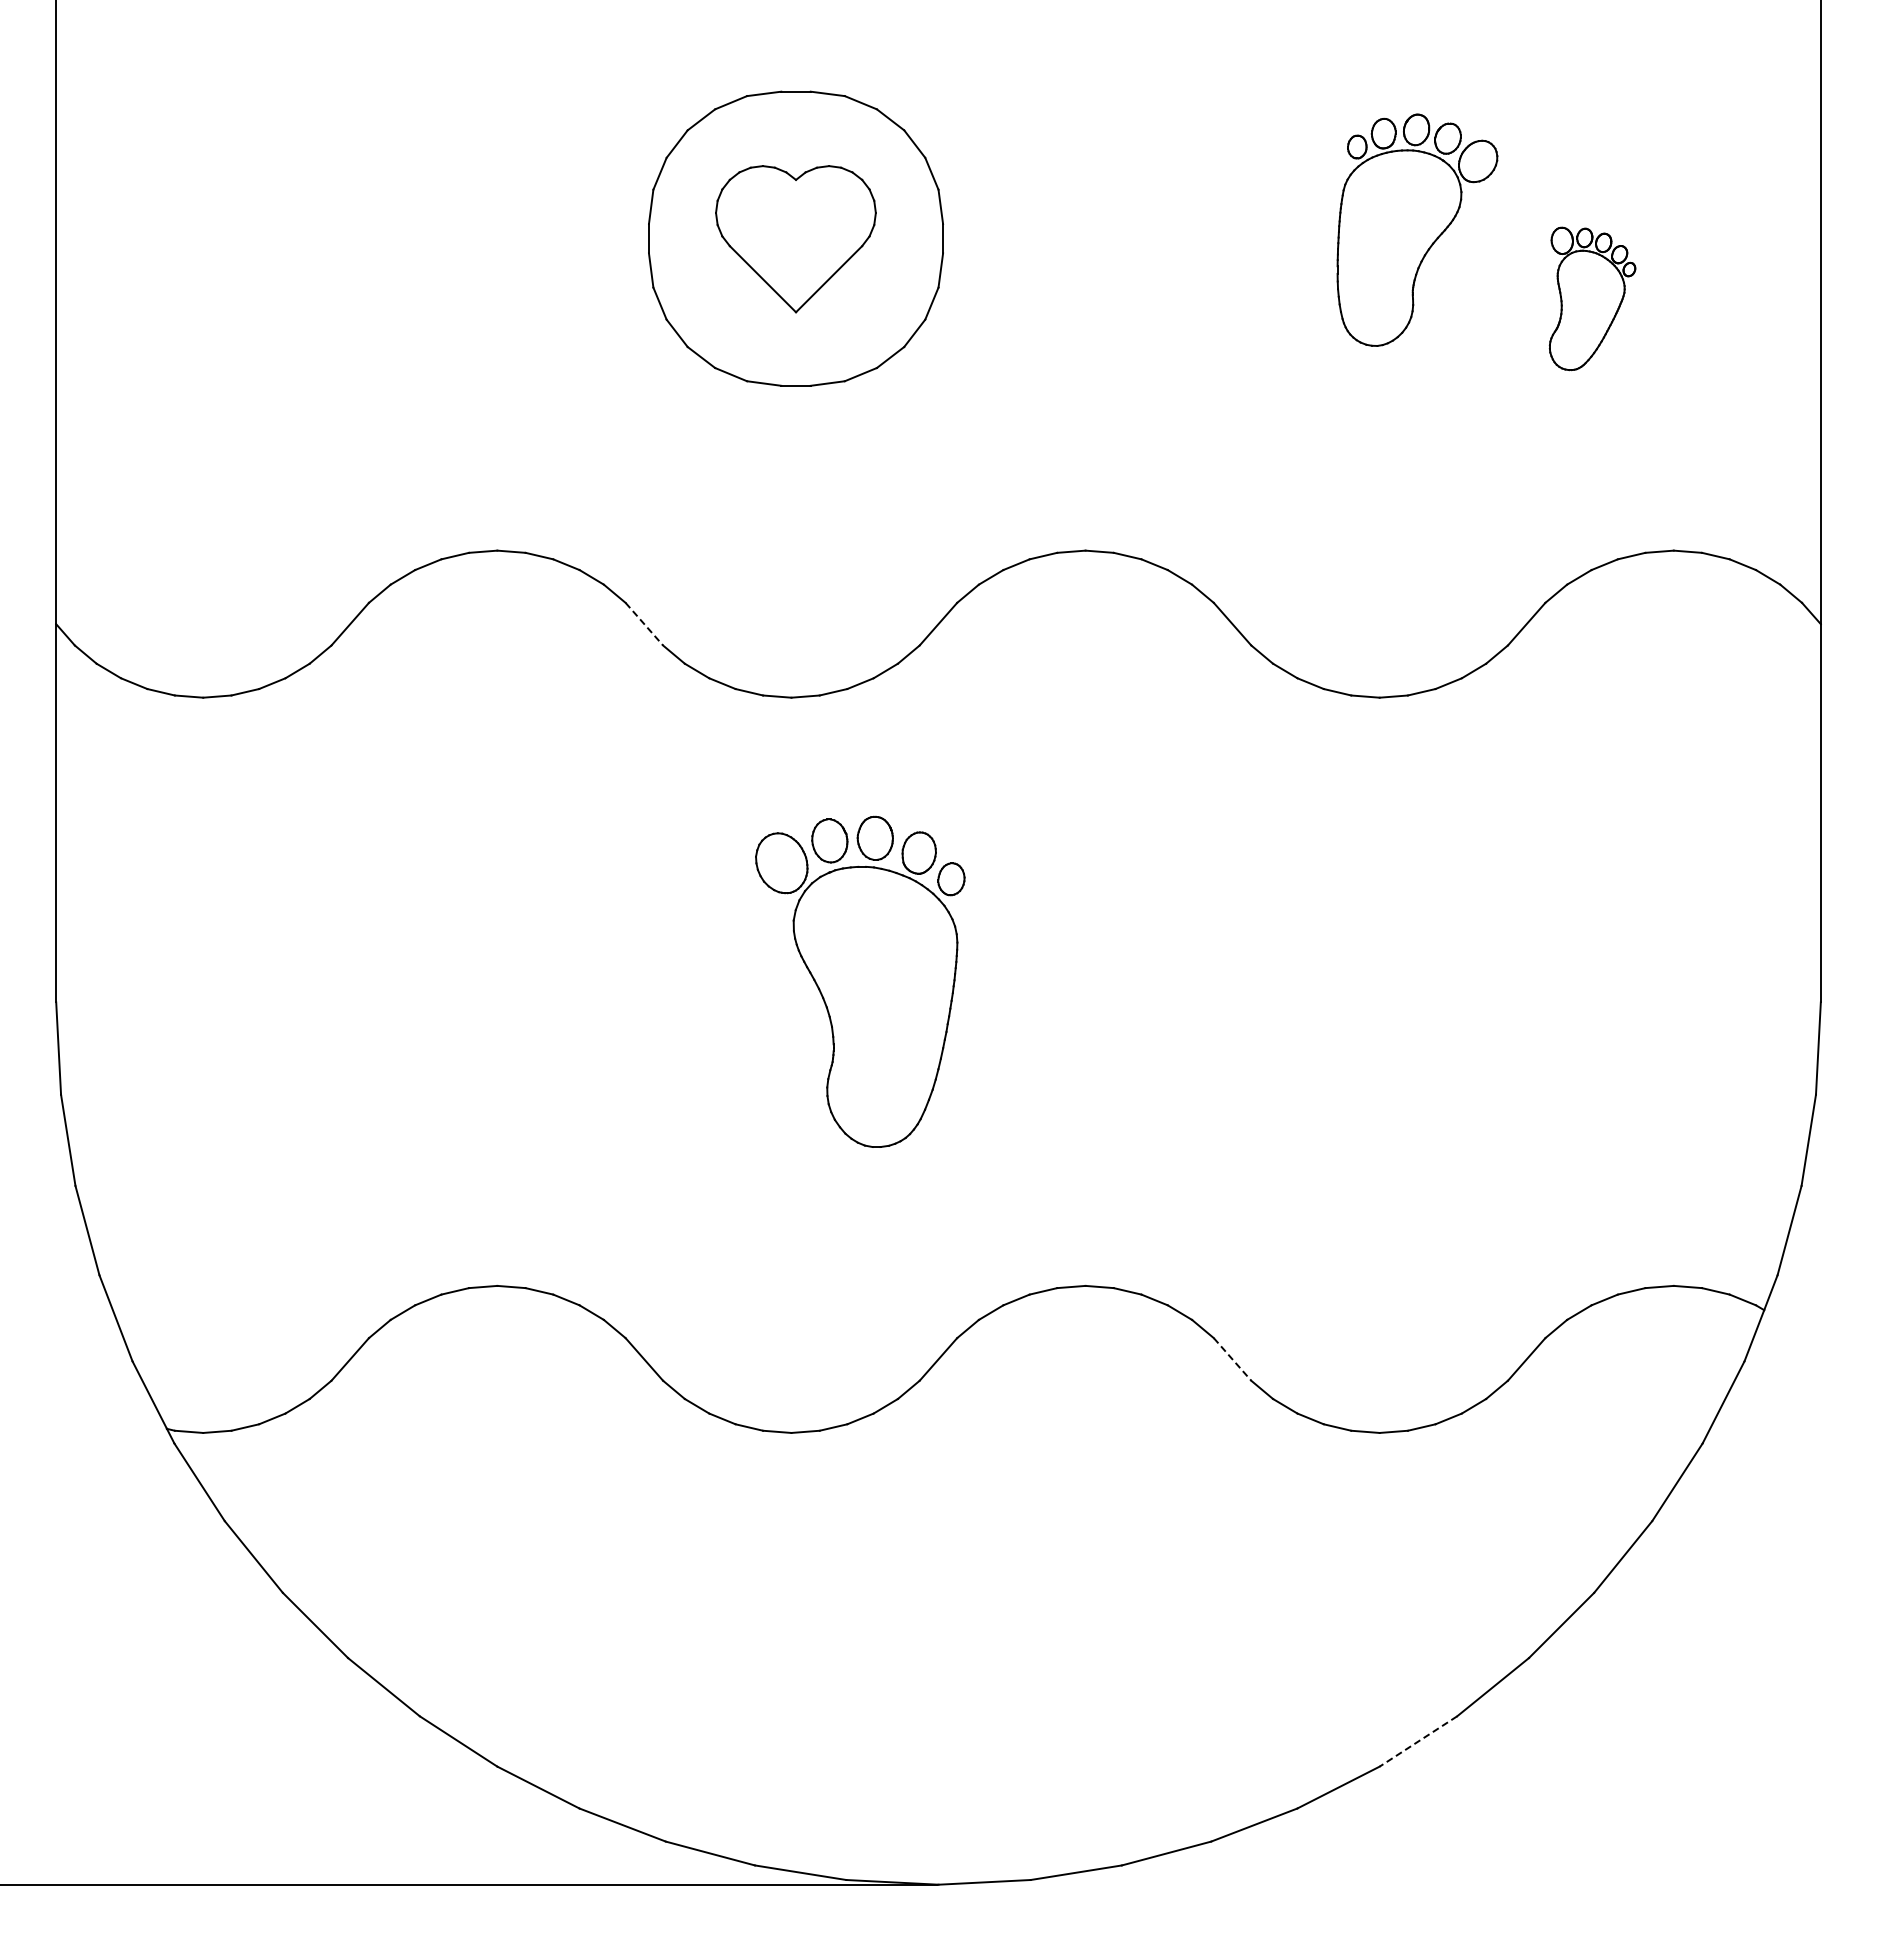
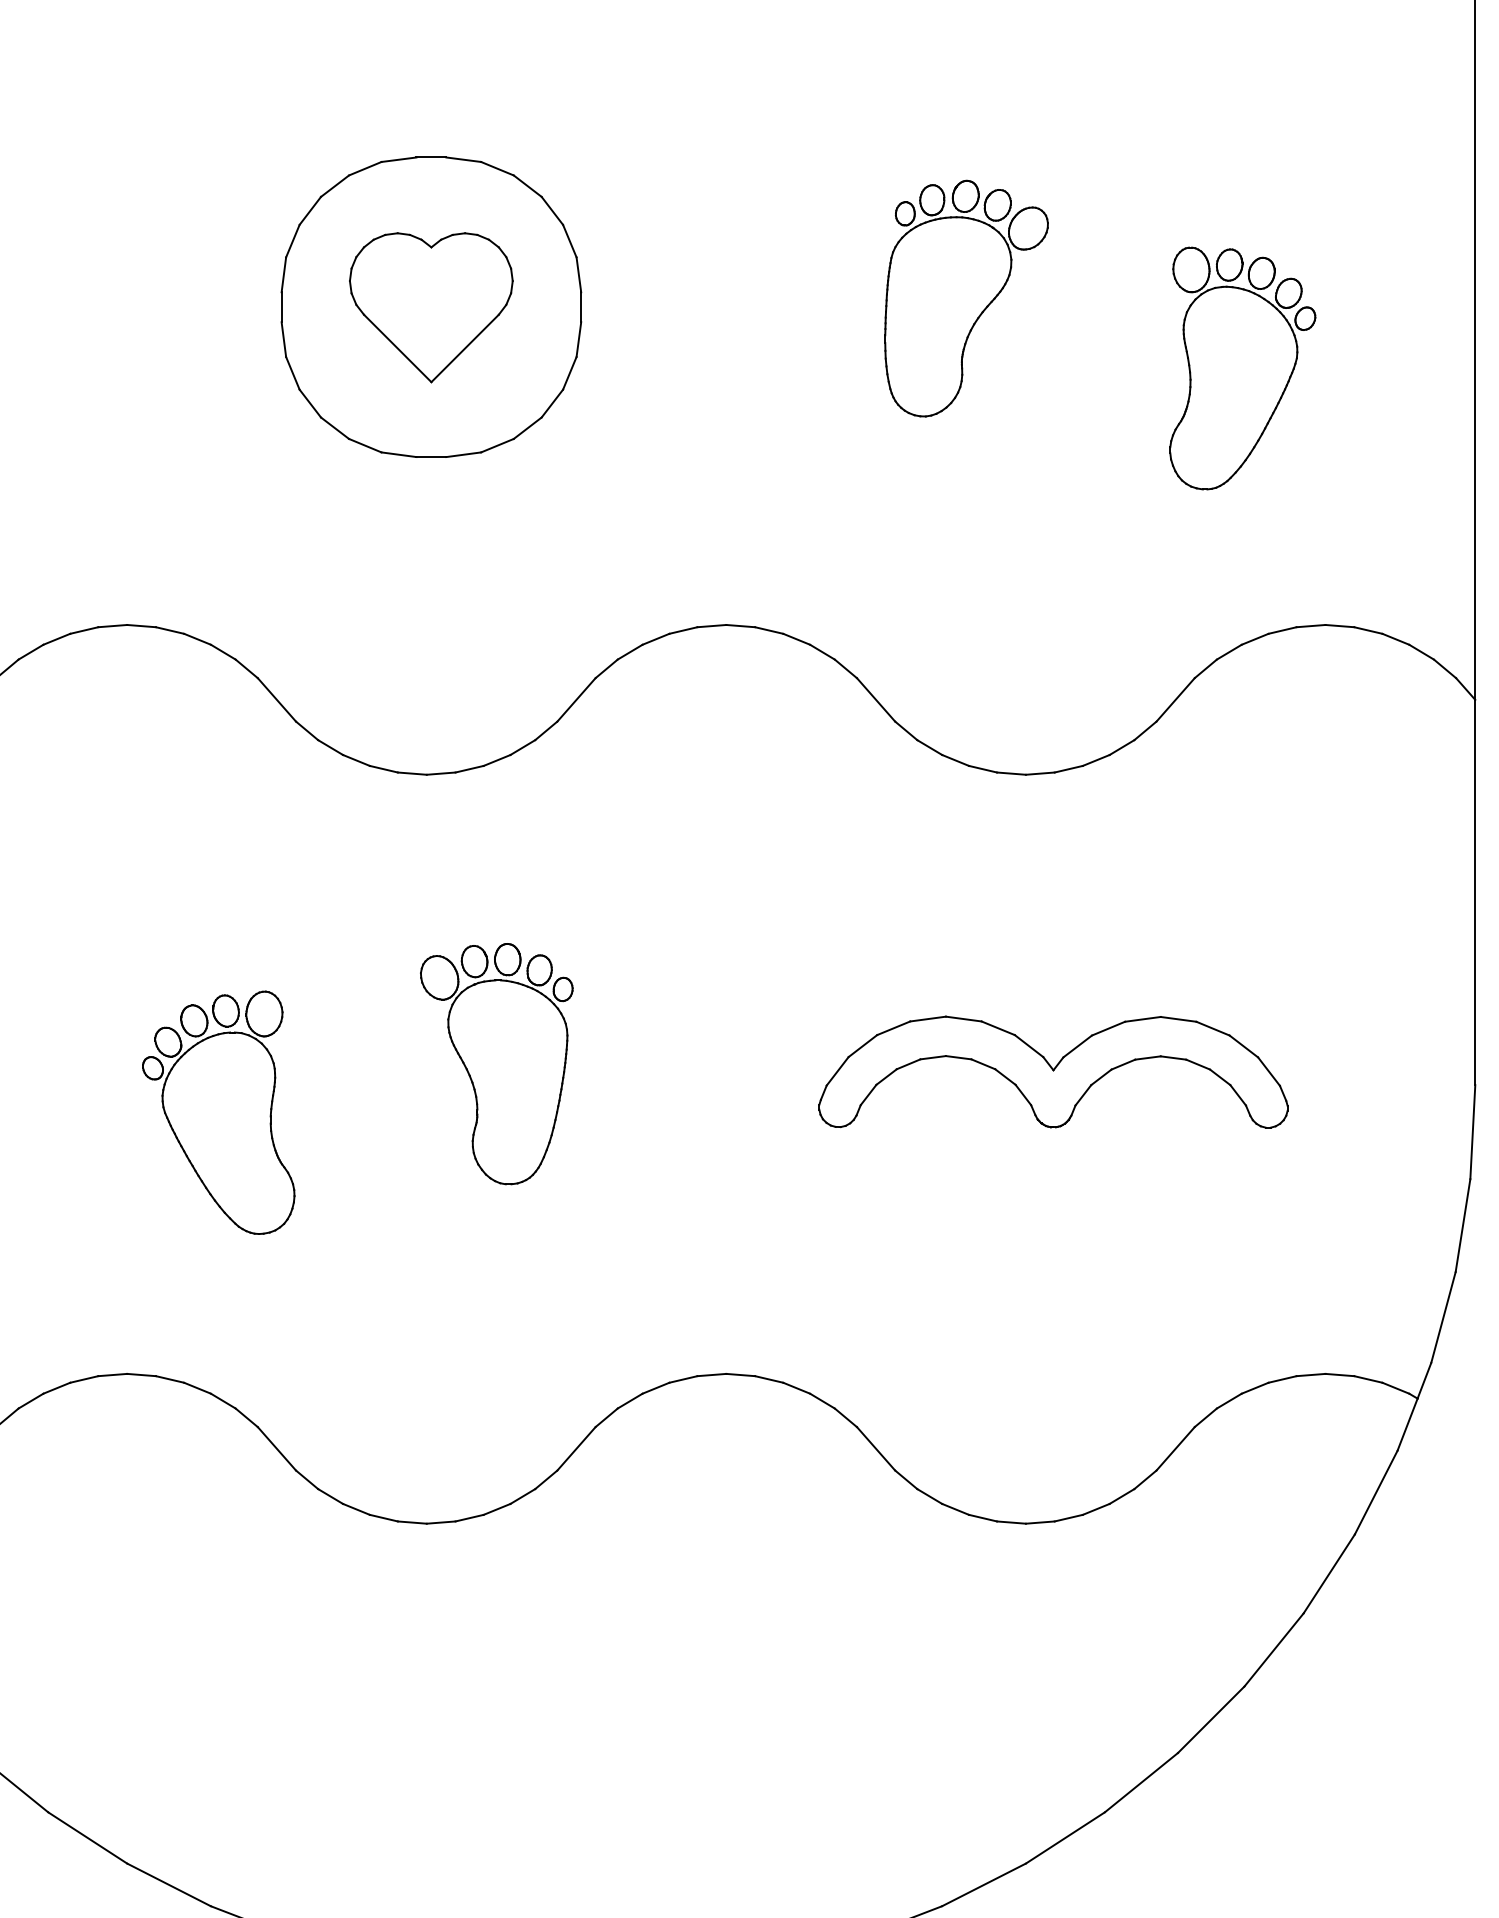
part: (1417, 229) -> (966, 297), moved
part: (1592, 298) -> (1242, 368), size x1.67
line: (644, 624) -> (277, 700), dashed -> solid
part: (859, 981) -> (496, 1063), size x0.71
part: (1406, 989) -> (1053, 1071), added
part: (587, 1029) -> (219, 1112), added
line: (1232, 1359) -> (876, 1448), dashed -> solid
line: (1418, 1741) -> (1065, 1837), dashed -> solid

